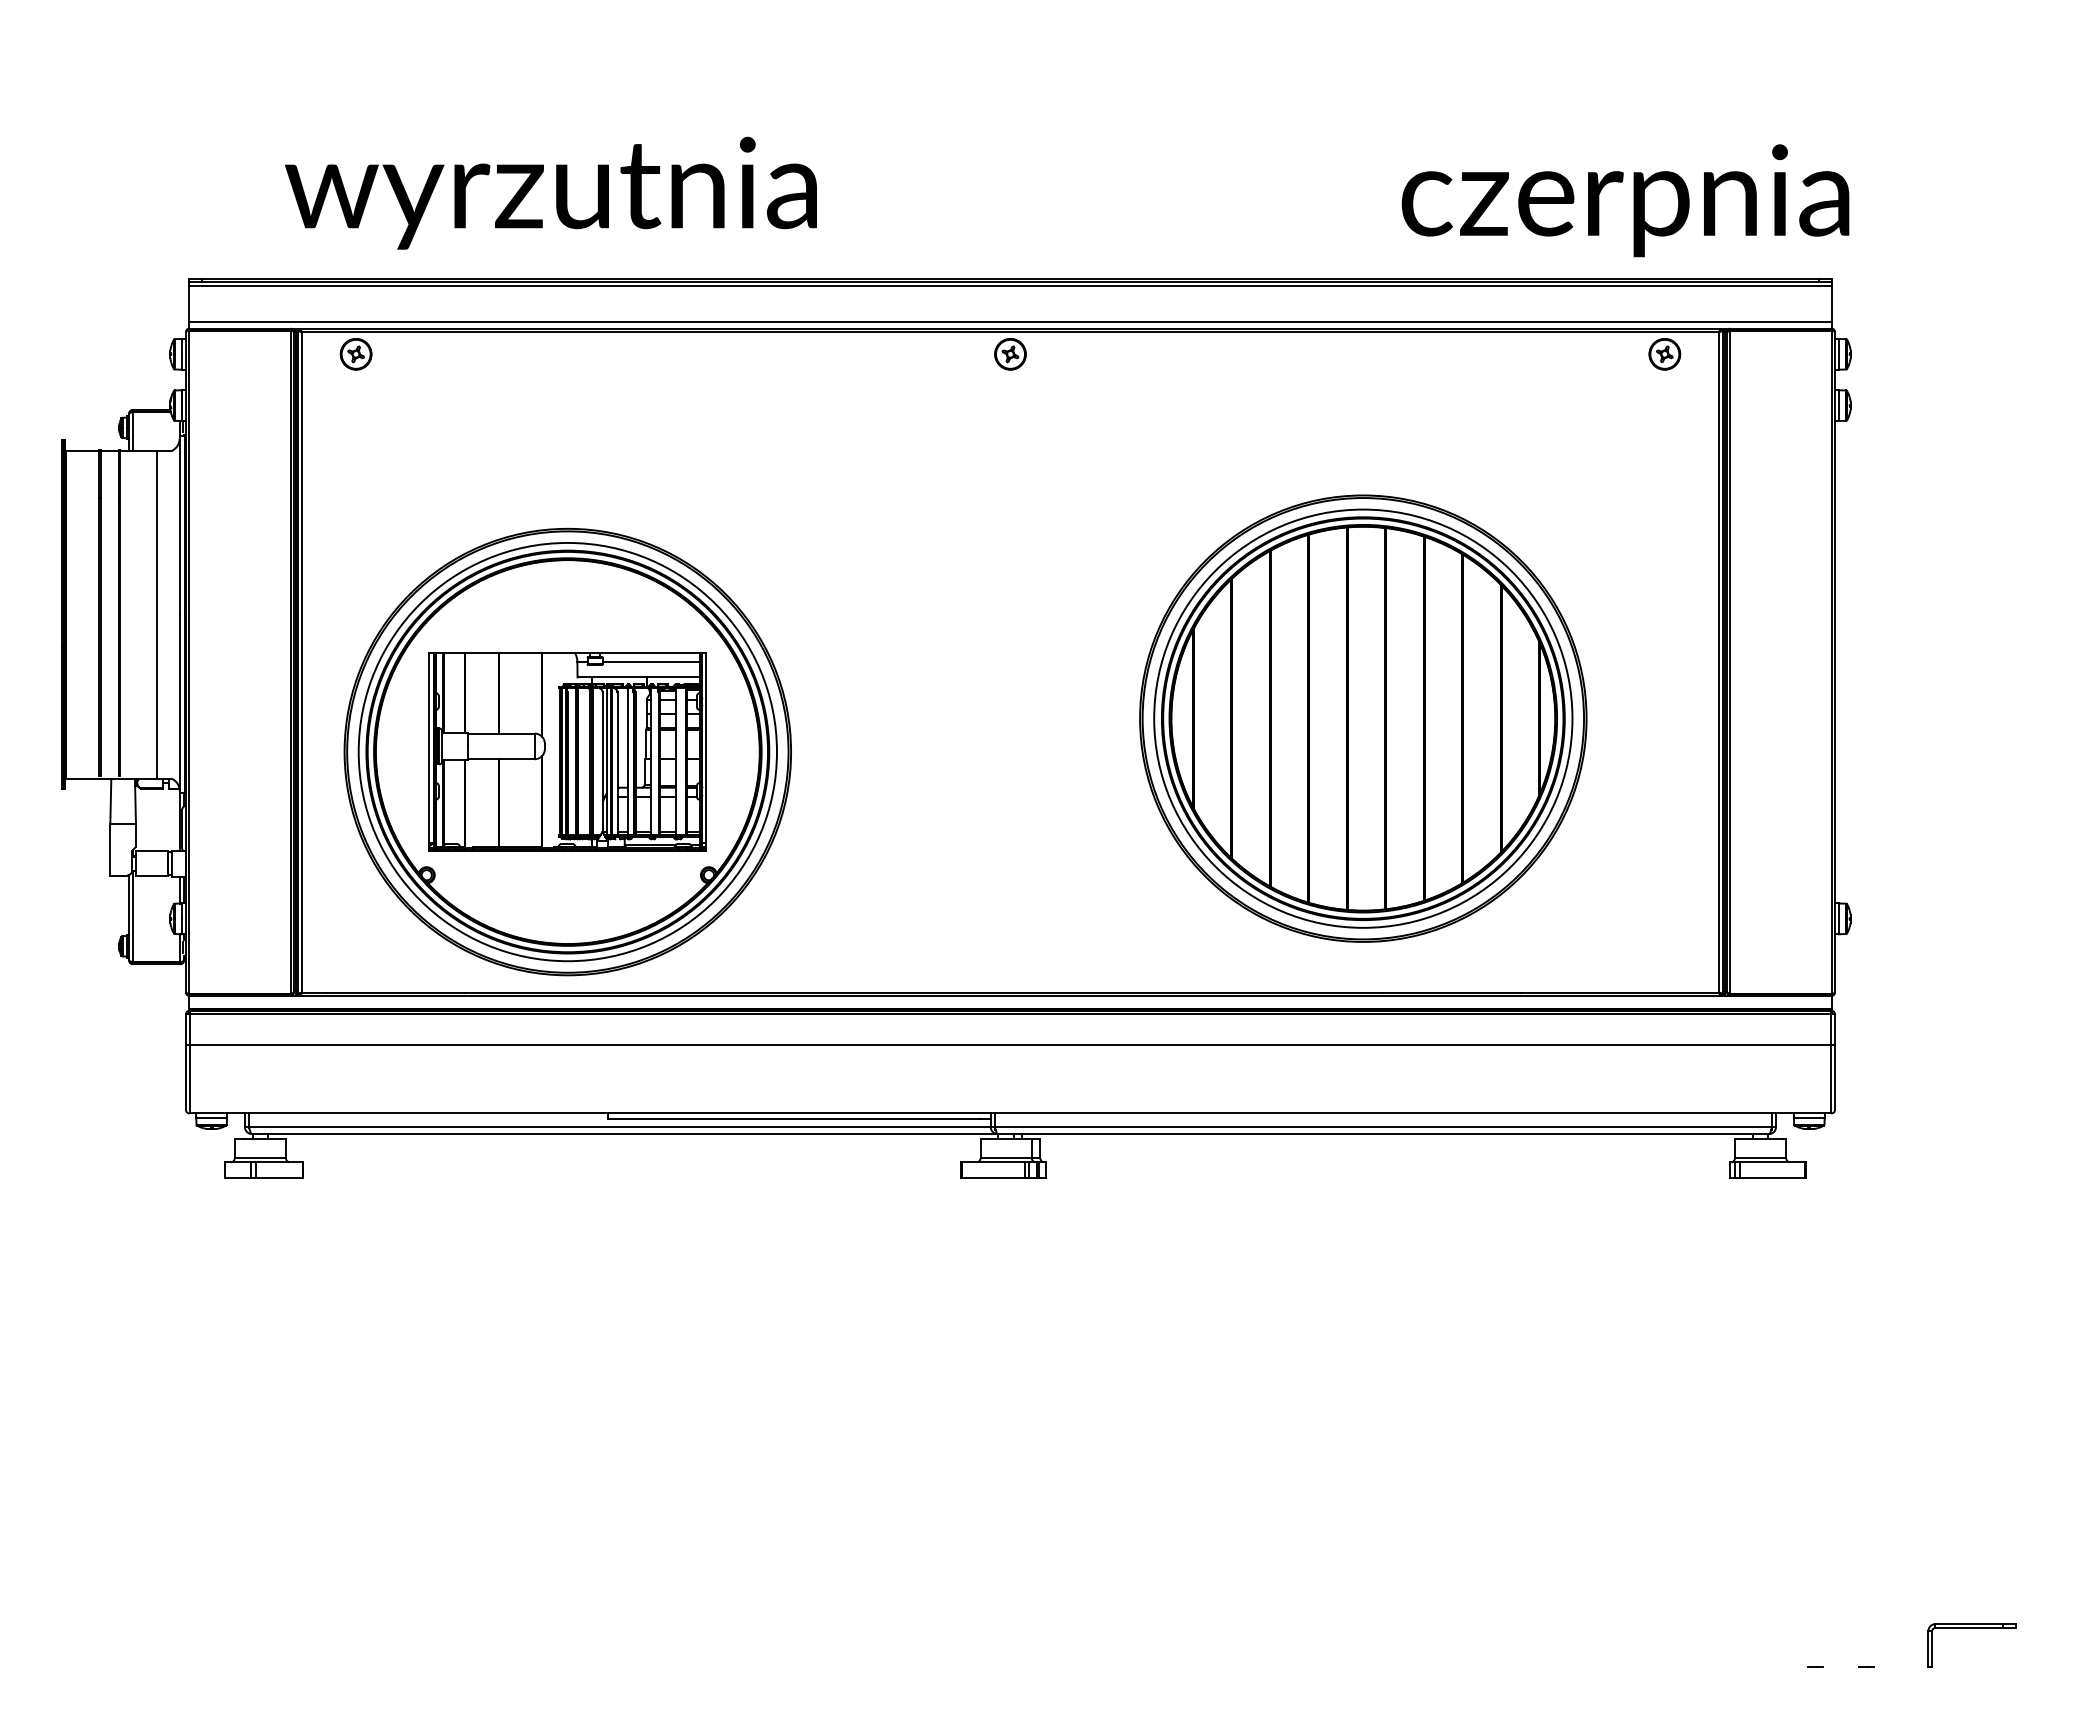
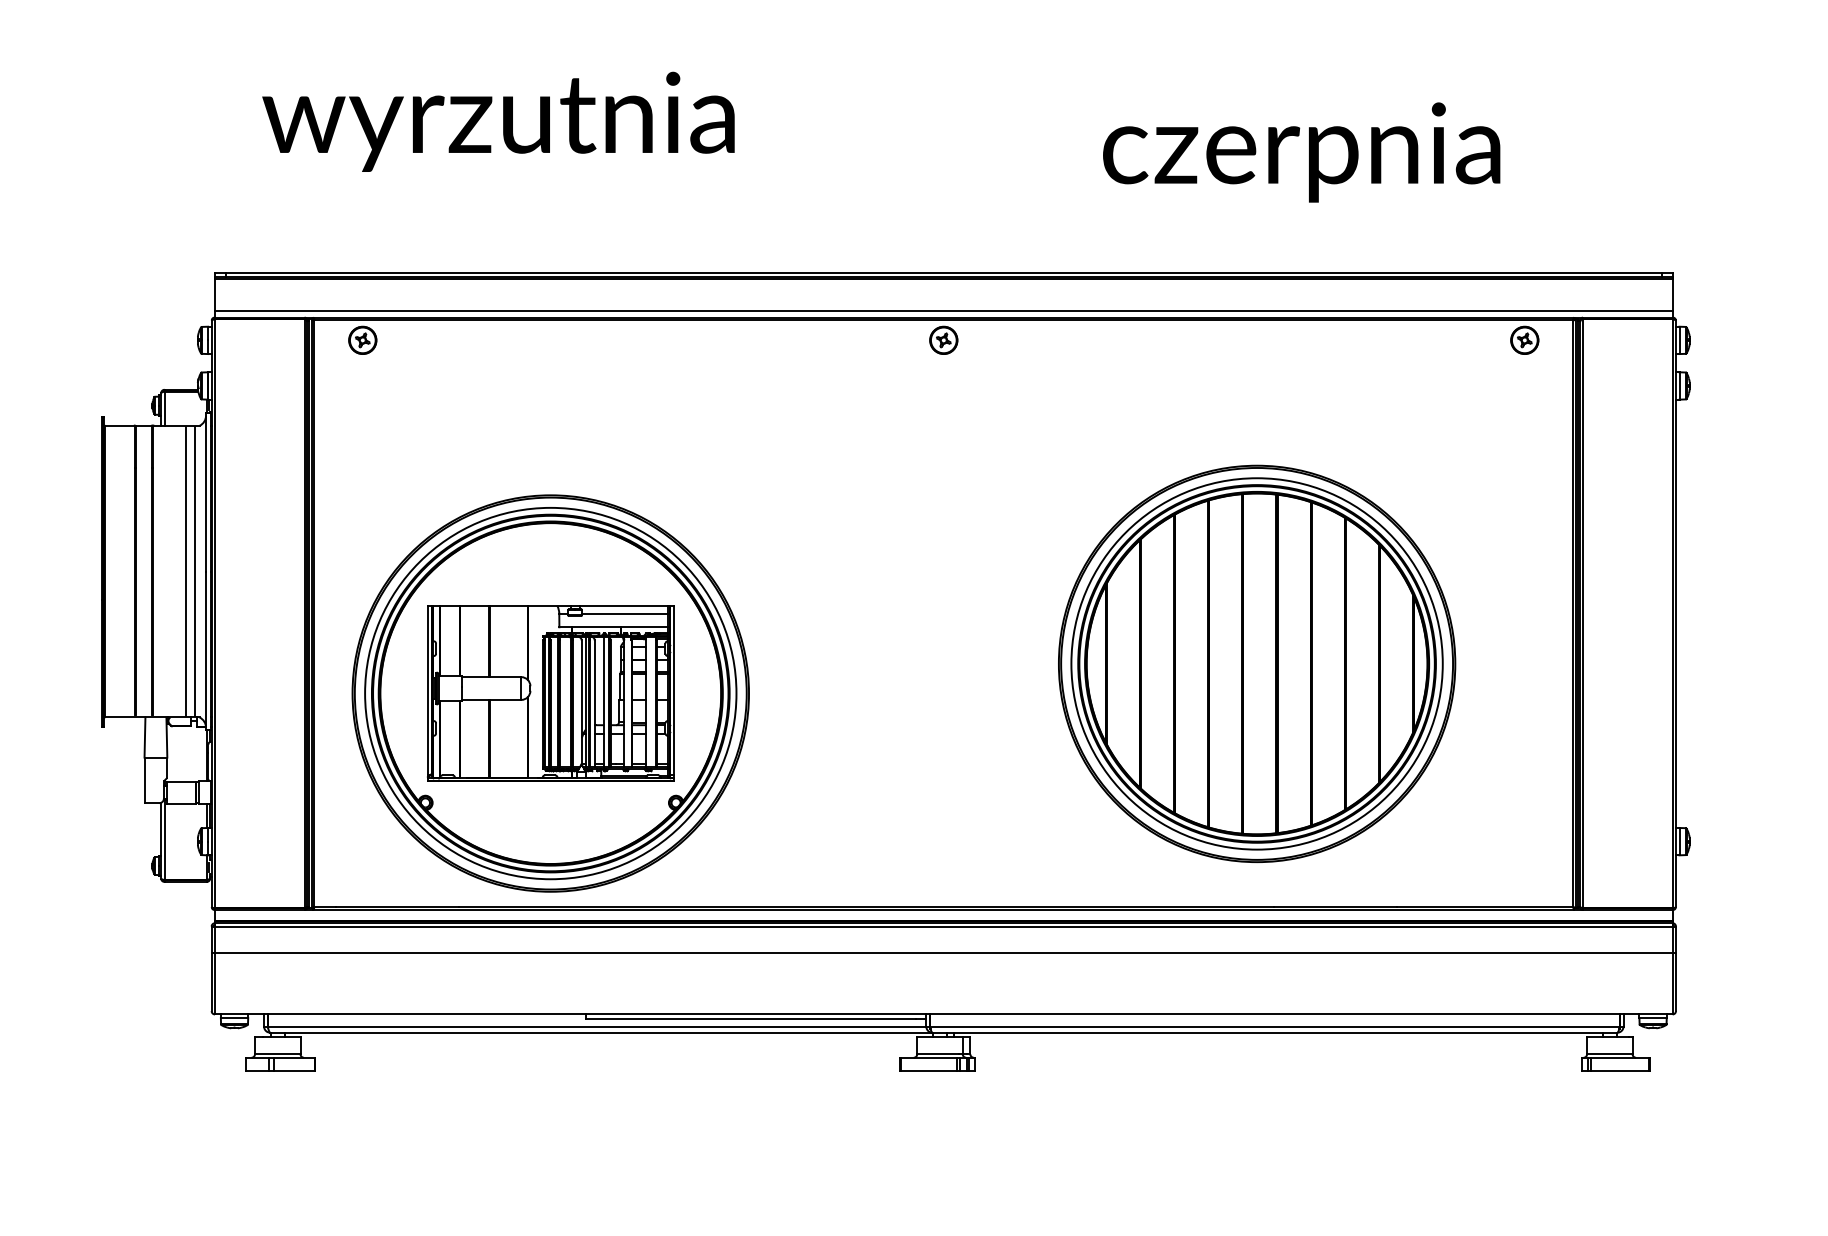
text: (550, 192) -> (498, 121), moved
text: (1625, 200) -> (1301, 152), moved
line: (166, 614) -> (194, 571), added

